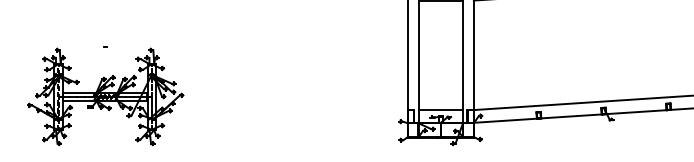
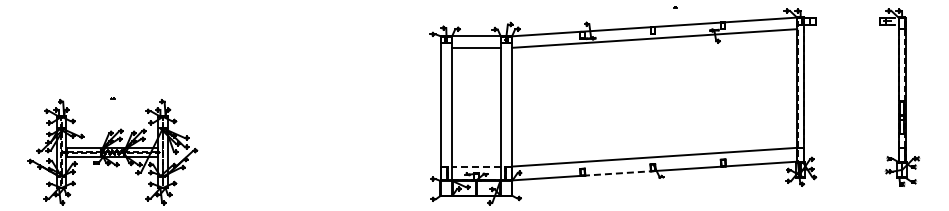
line: (439, 110) -> (475, 166), solid -> dashed
line: (570, 116) -> (617, 173), solid -> dashed

